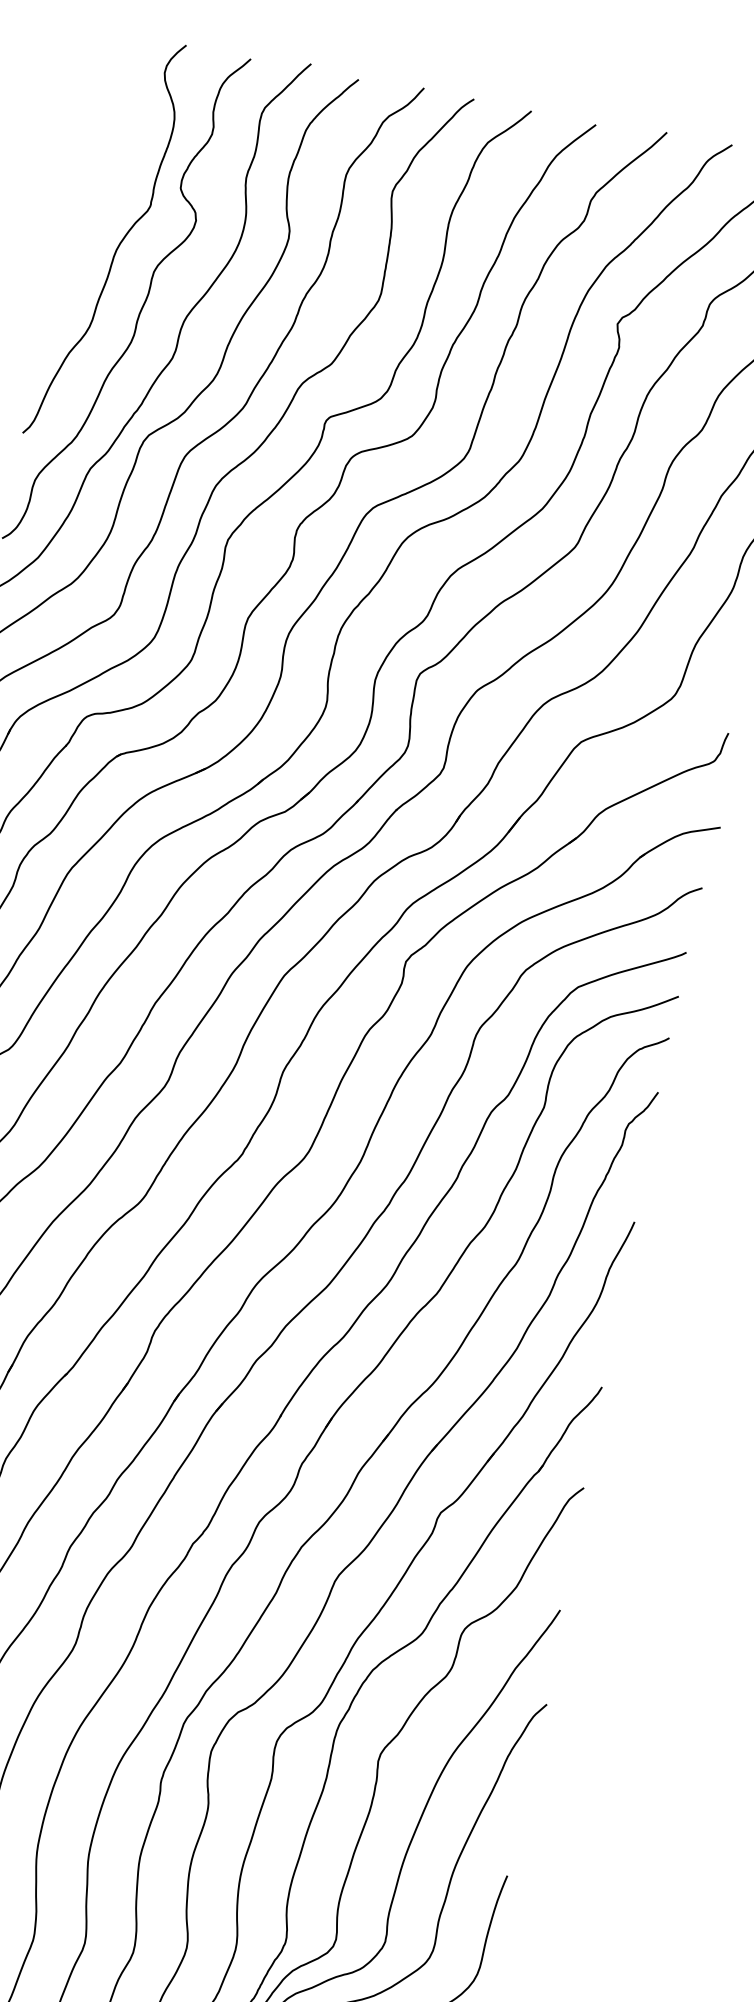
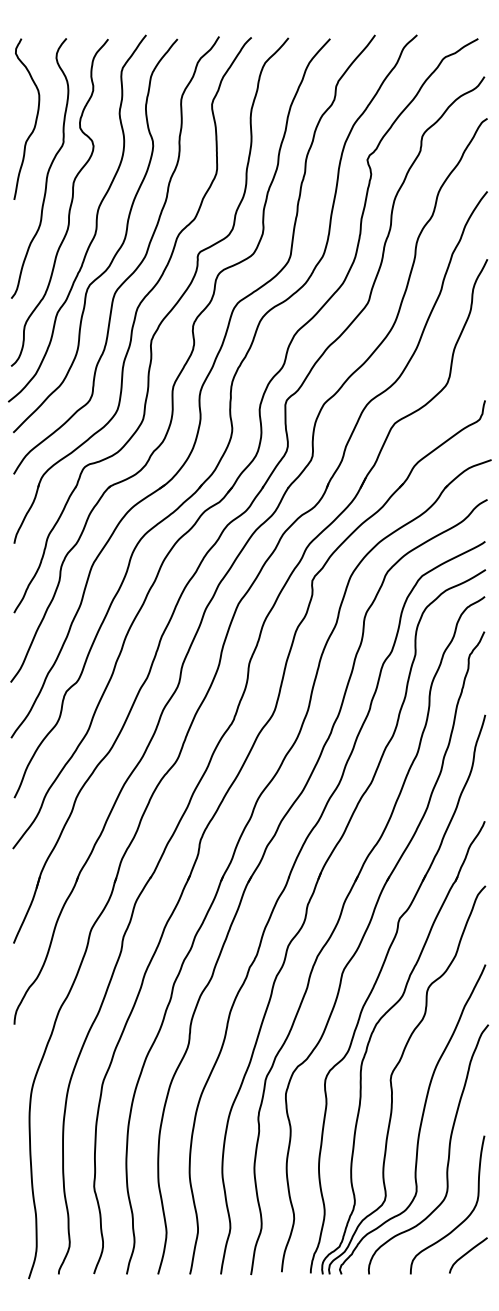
curve: (114, 160) -> (35, 118), added

